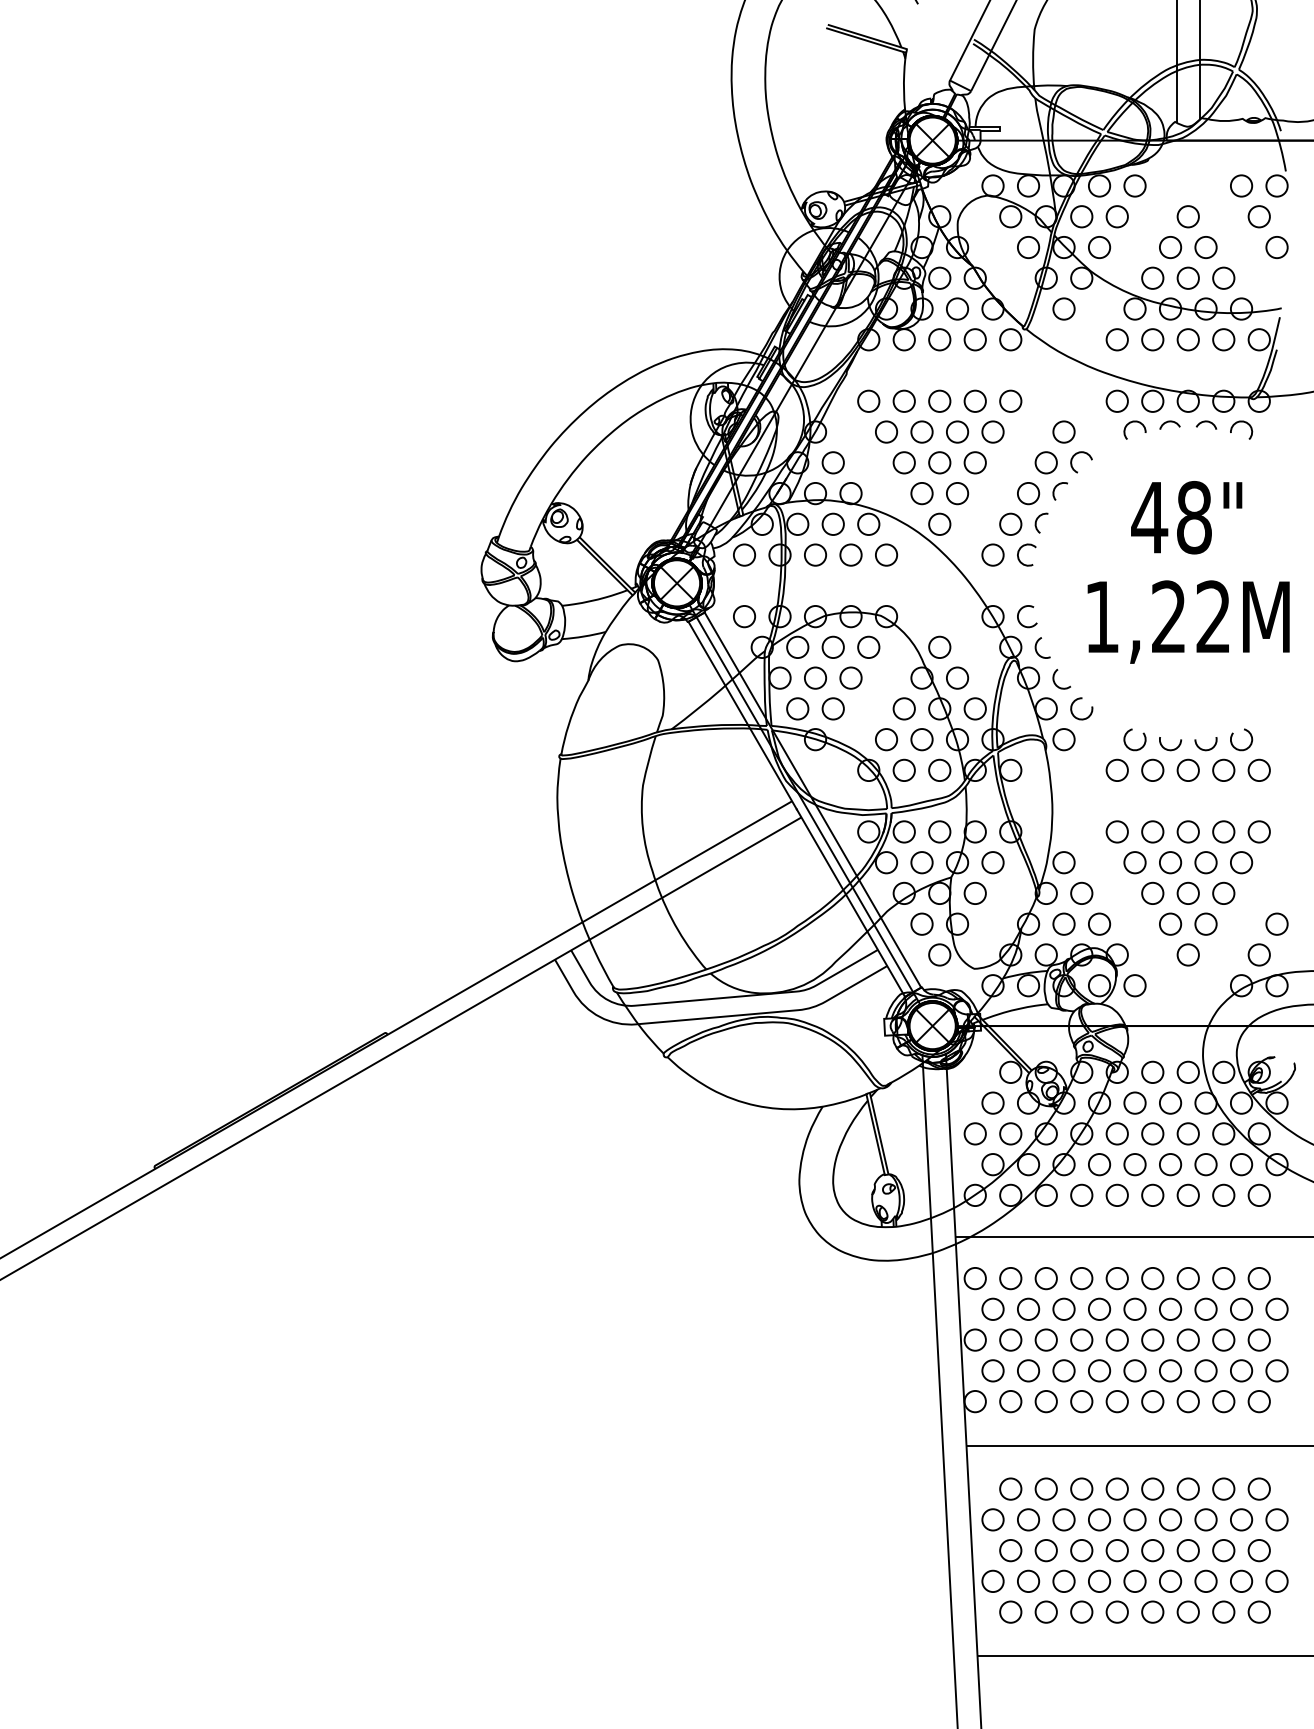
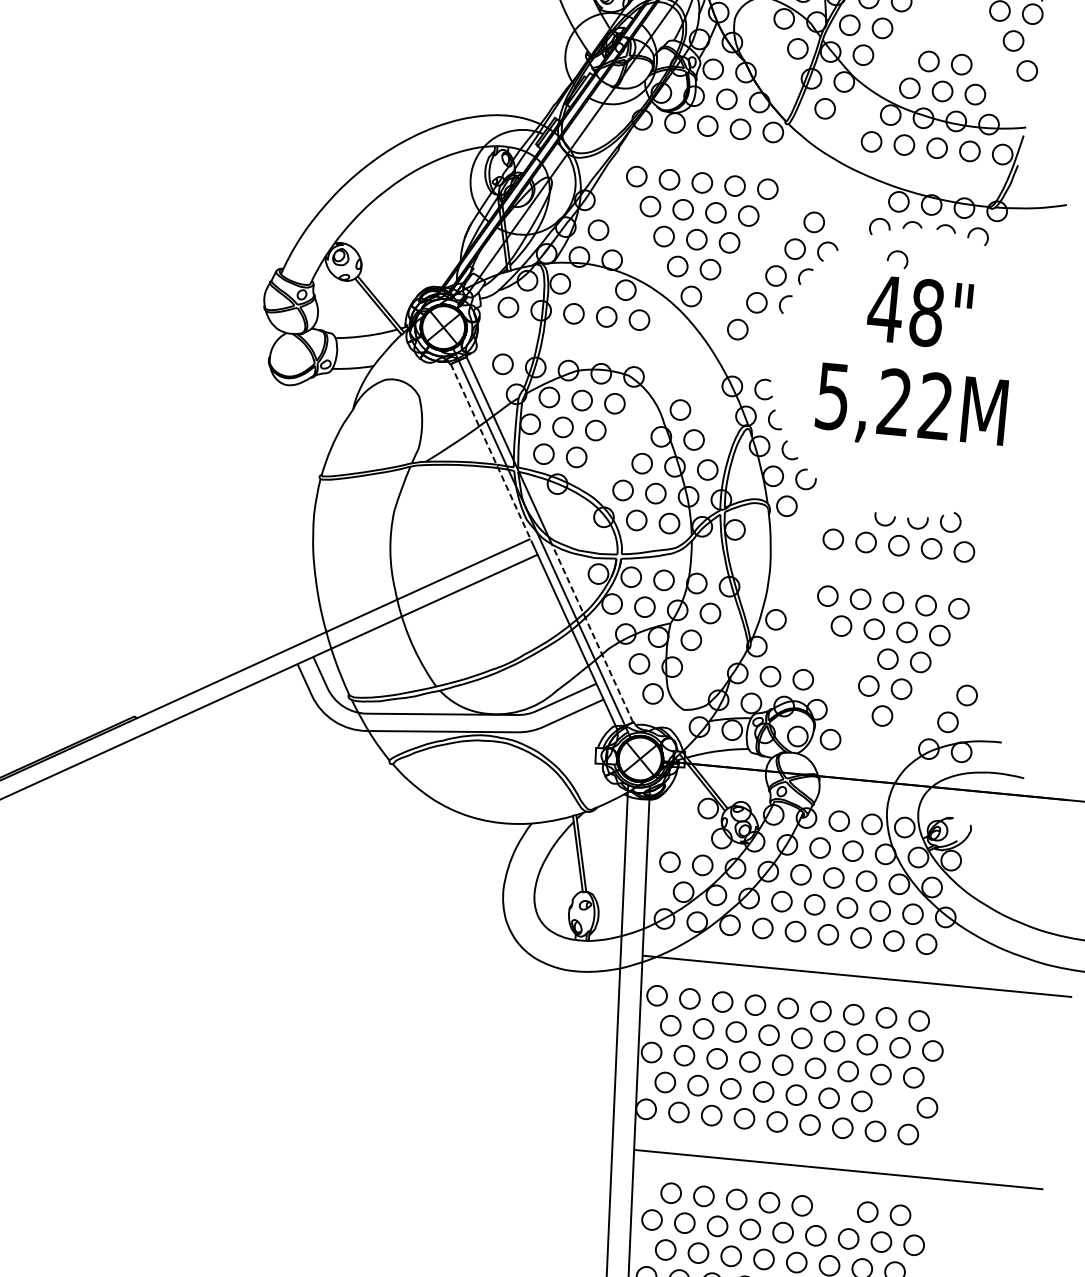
circle: (1187, 216) -> (947, 34), removed
circle: (1116, 400) -> (865, 197), removed
arc: (1157, 455) -> (898, 252), added
circle: (832, 523) -> (592, 286), removed
arc: (1020, 550) -> (763, 327), removed
text: (1101, 617) -> (832, 396), 1,22M -> 5,22M
line: (742, 716) -> (492, 456), solid -> dashed
arc: (1130, 731) -> (848, 504), removed
circle: (1081, 892) -> (789, 648), removed
circle: (1152, 892) -> (854, 655), removed
line: (866, 893) -> (590, 630), solid -> dashed
circle: (992, 1102) -> (688, 834), removed
circle: (1241, 1370) -> (894, 1104), removed
circle: (1187, 1488) -> (834, 1208), removed

